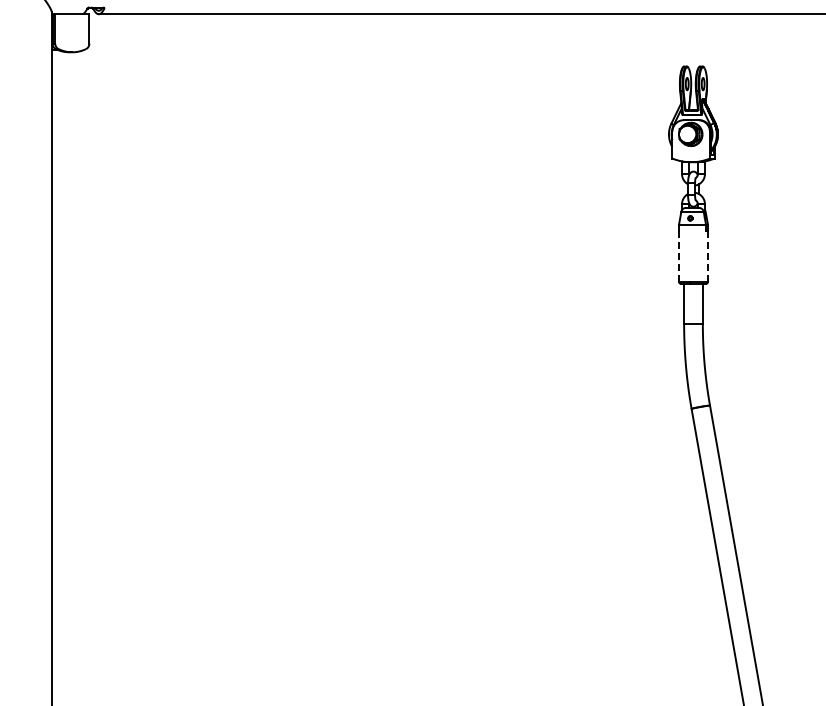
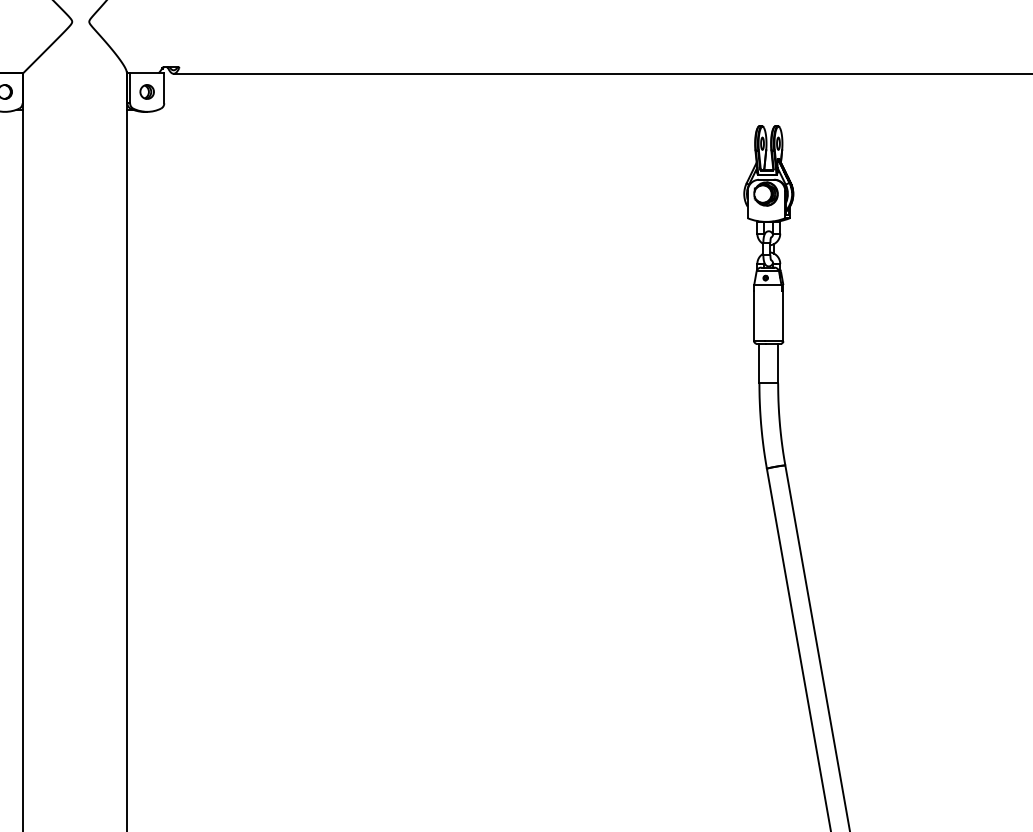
part: (71, 31) -> (146, 91), added
line: (708, 255) -> (783, 315), dashed -> solid
line: (679, 256) -> (754, 316), dashed -> solid

